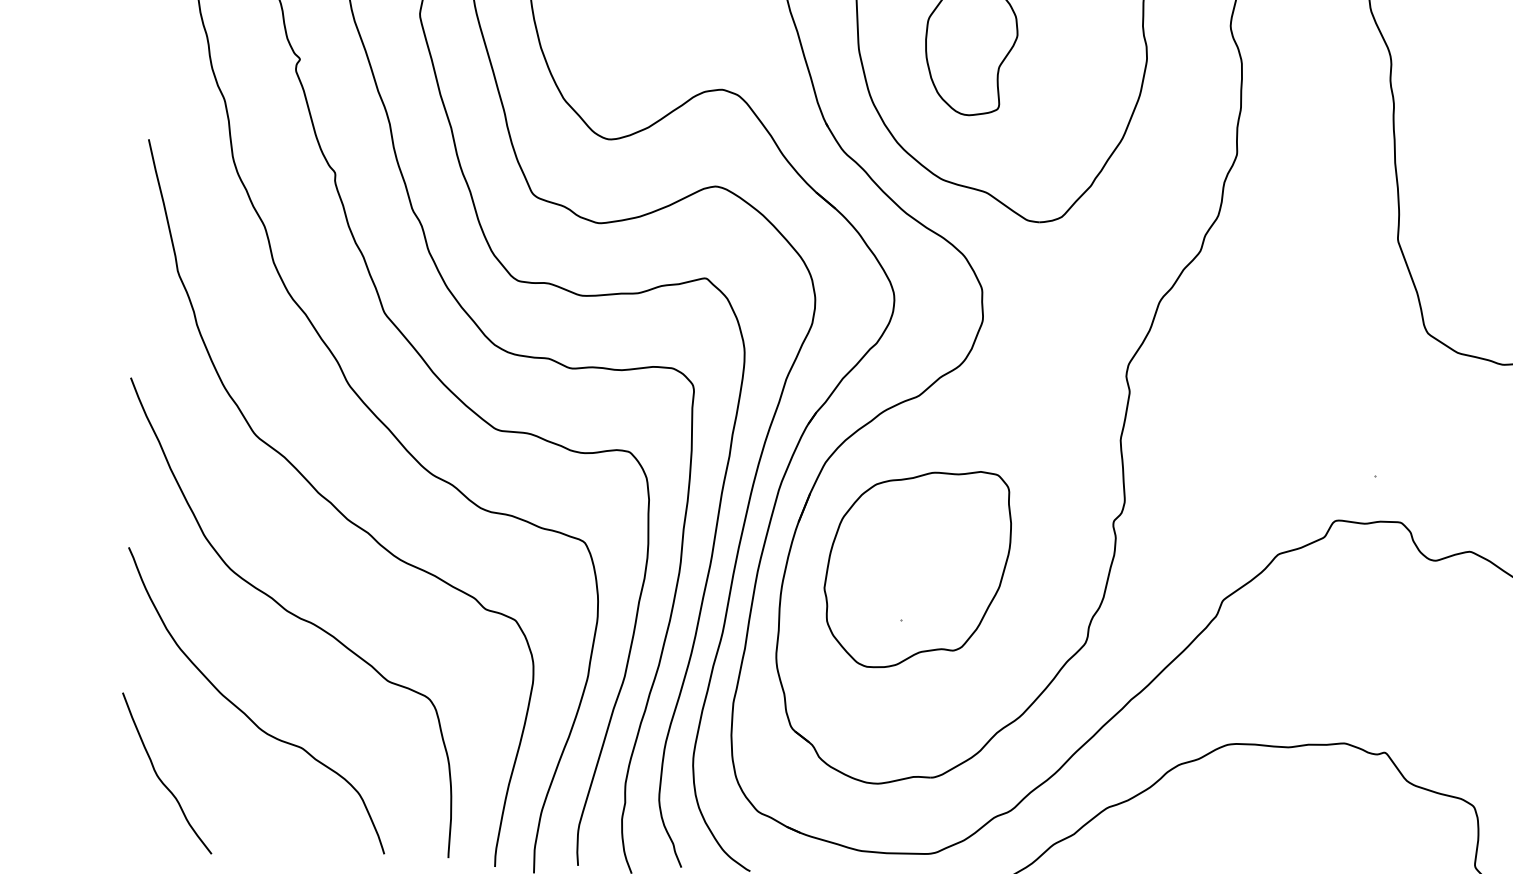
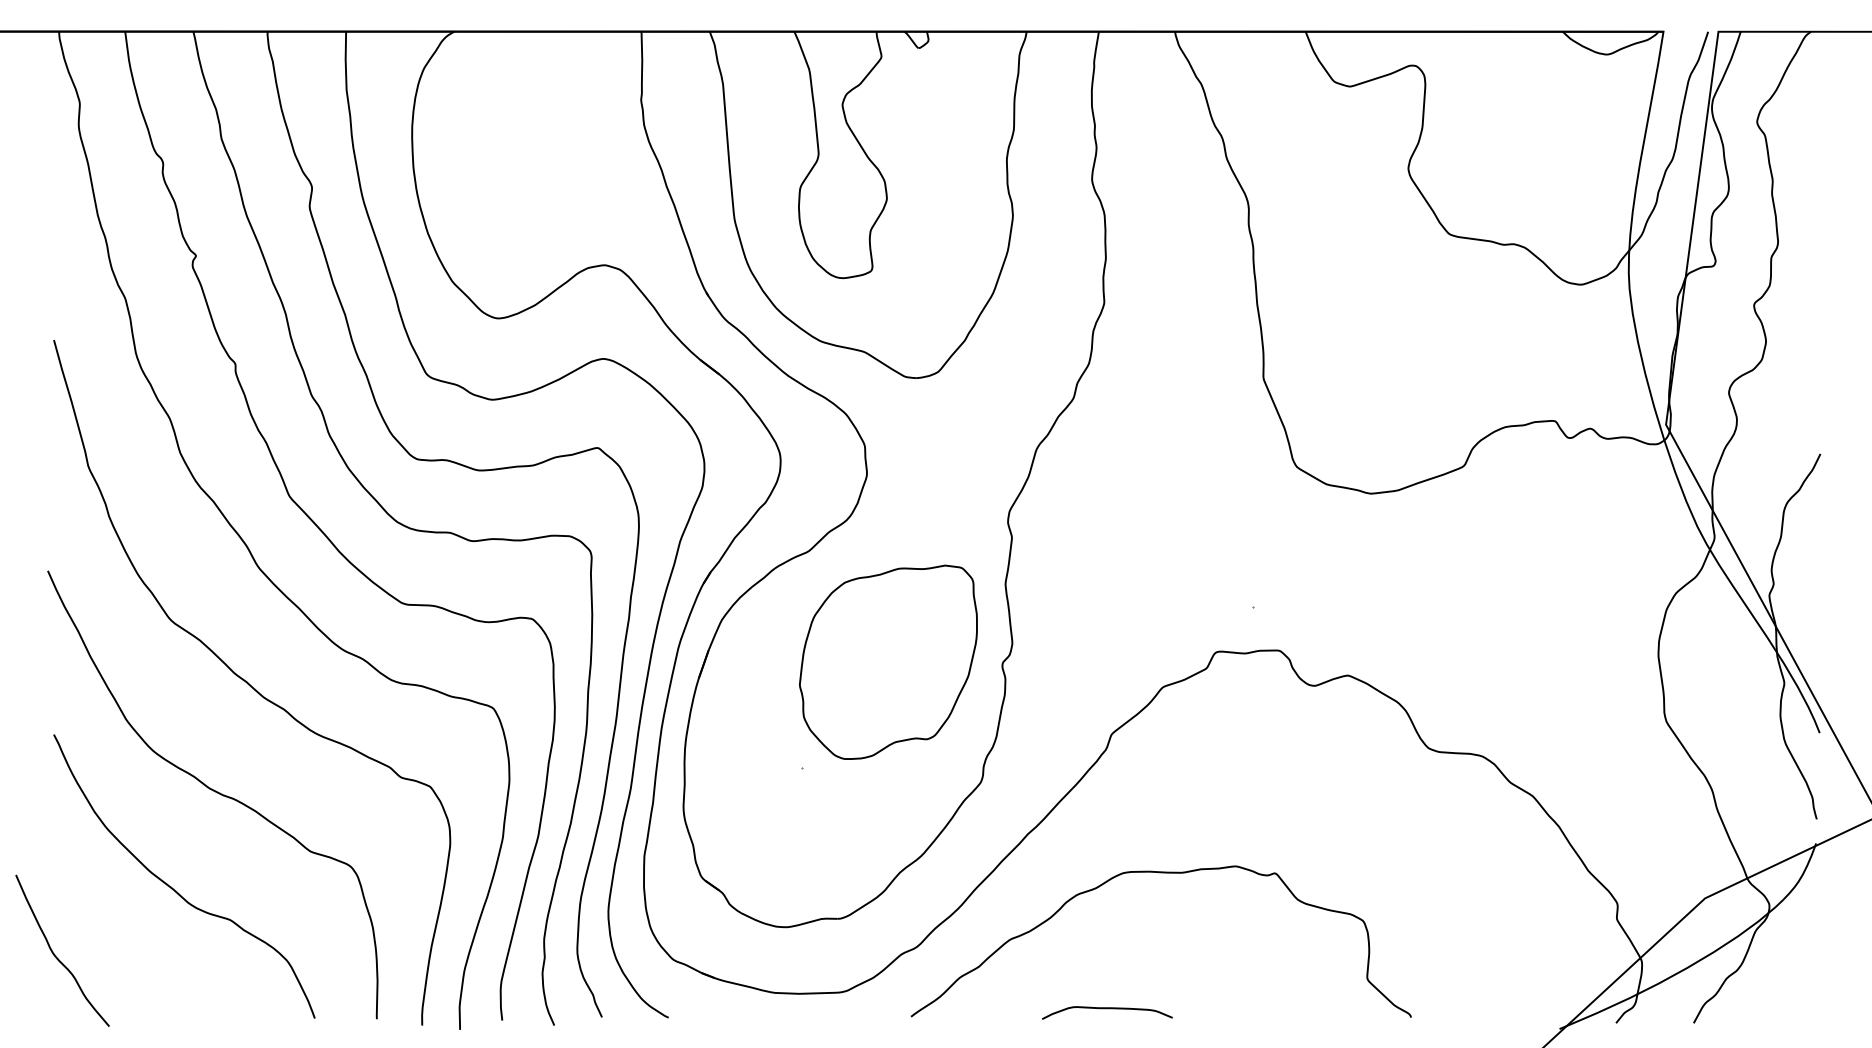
part: (917, 568) -> (888, 661), moved
curve: (159, 776) -> (55, 954), moved

